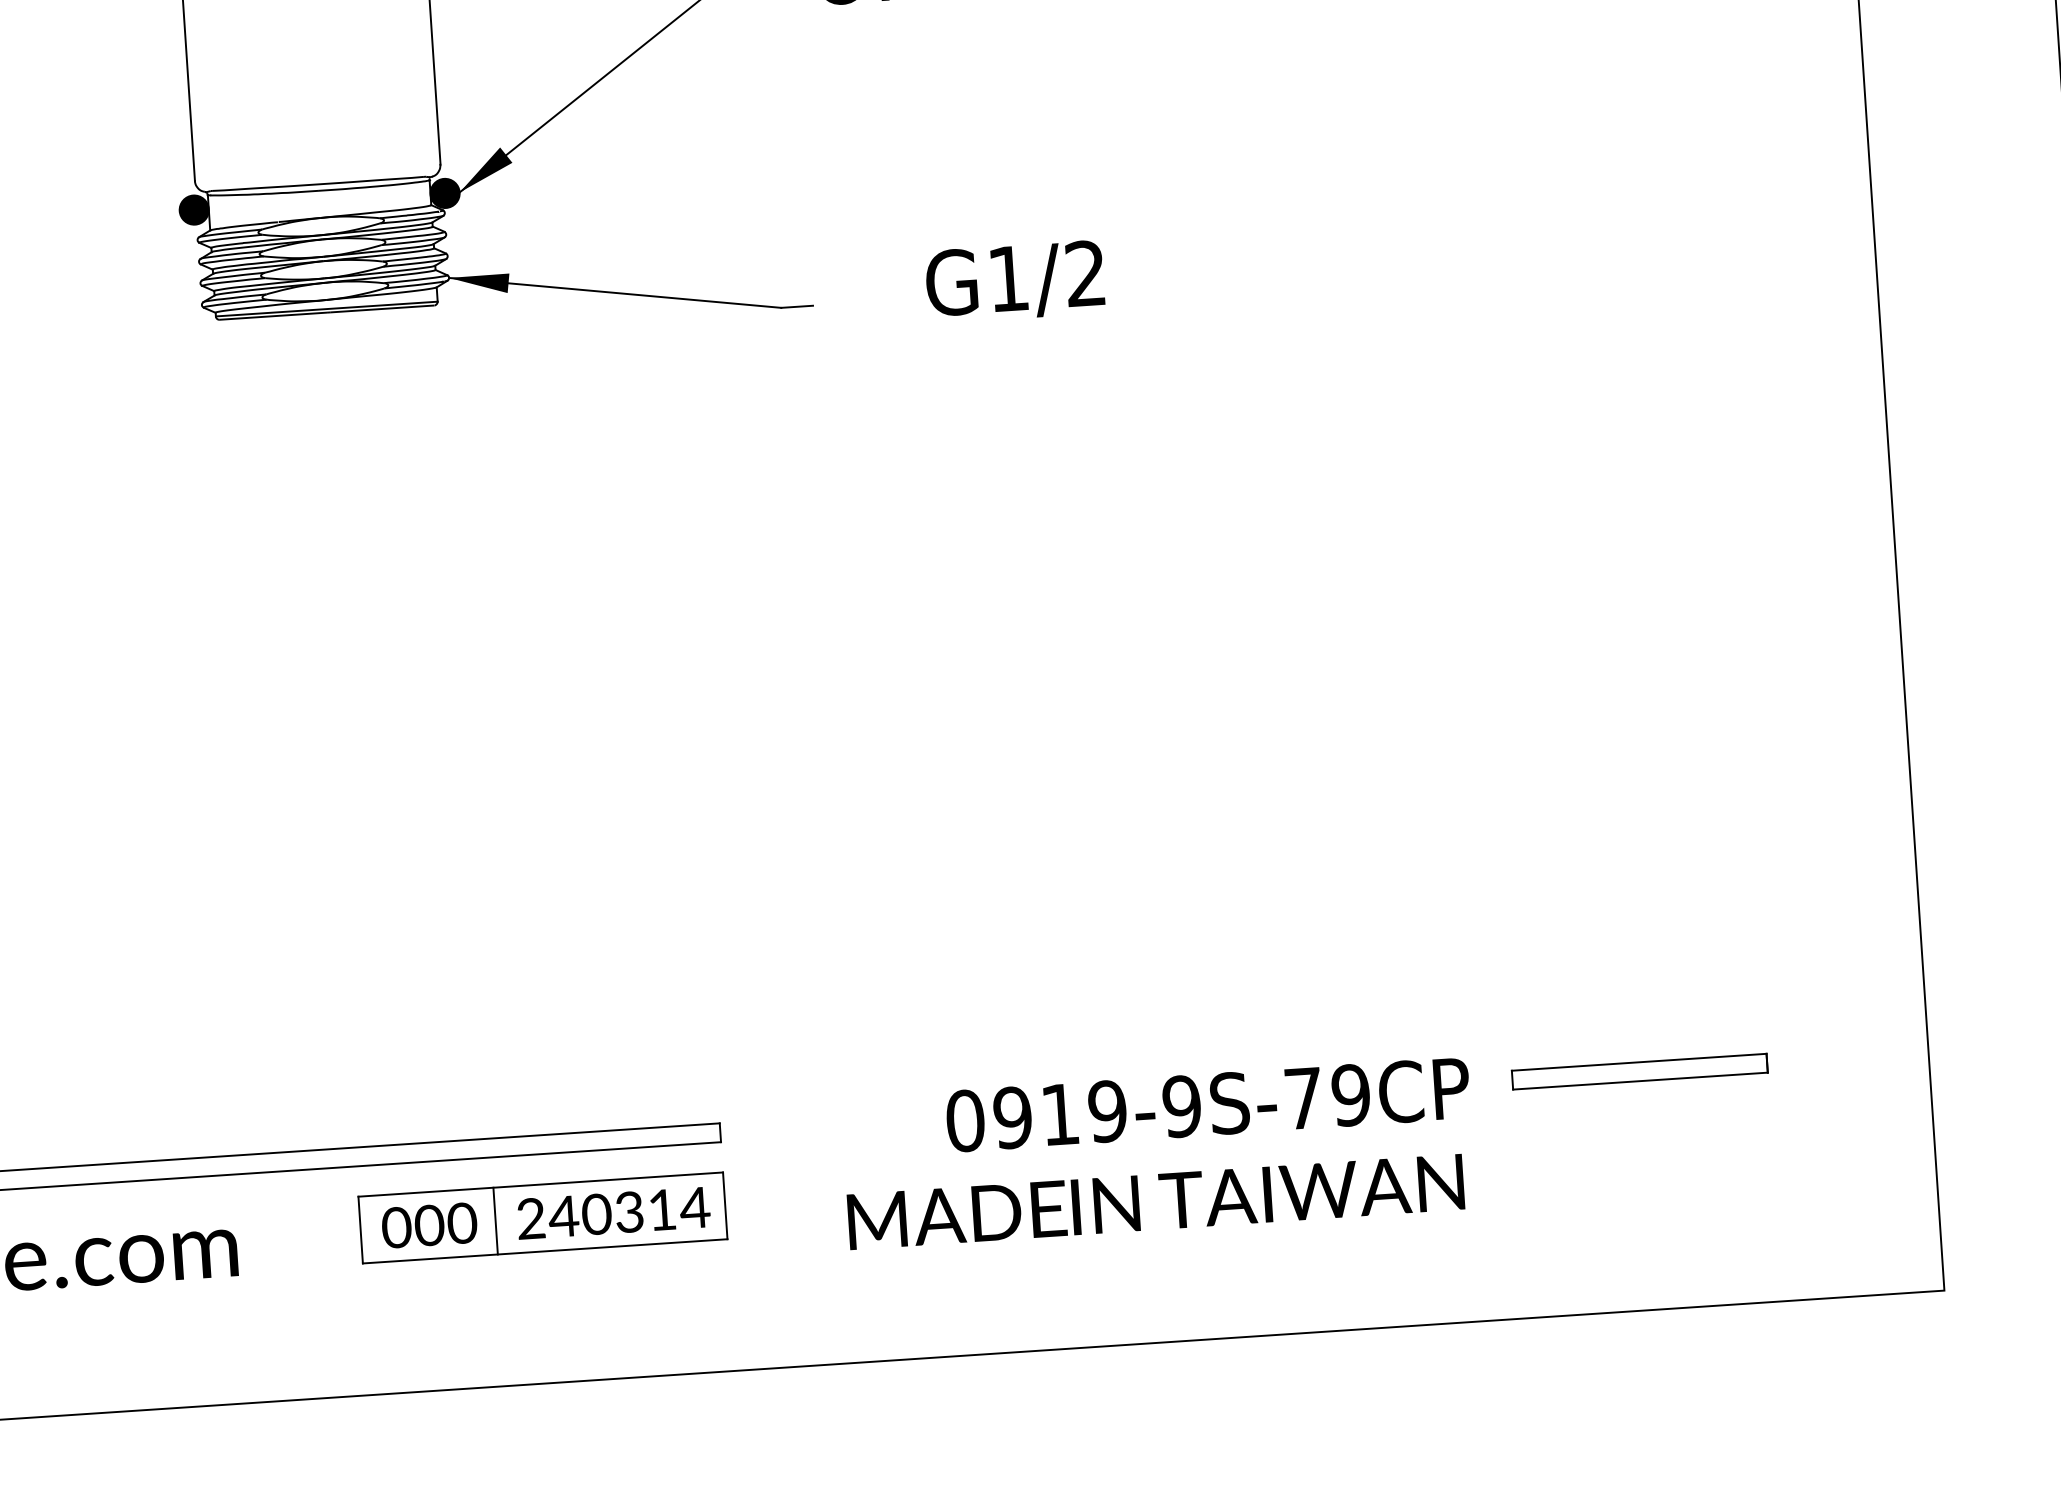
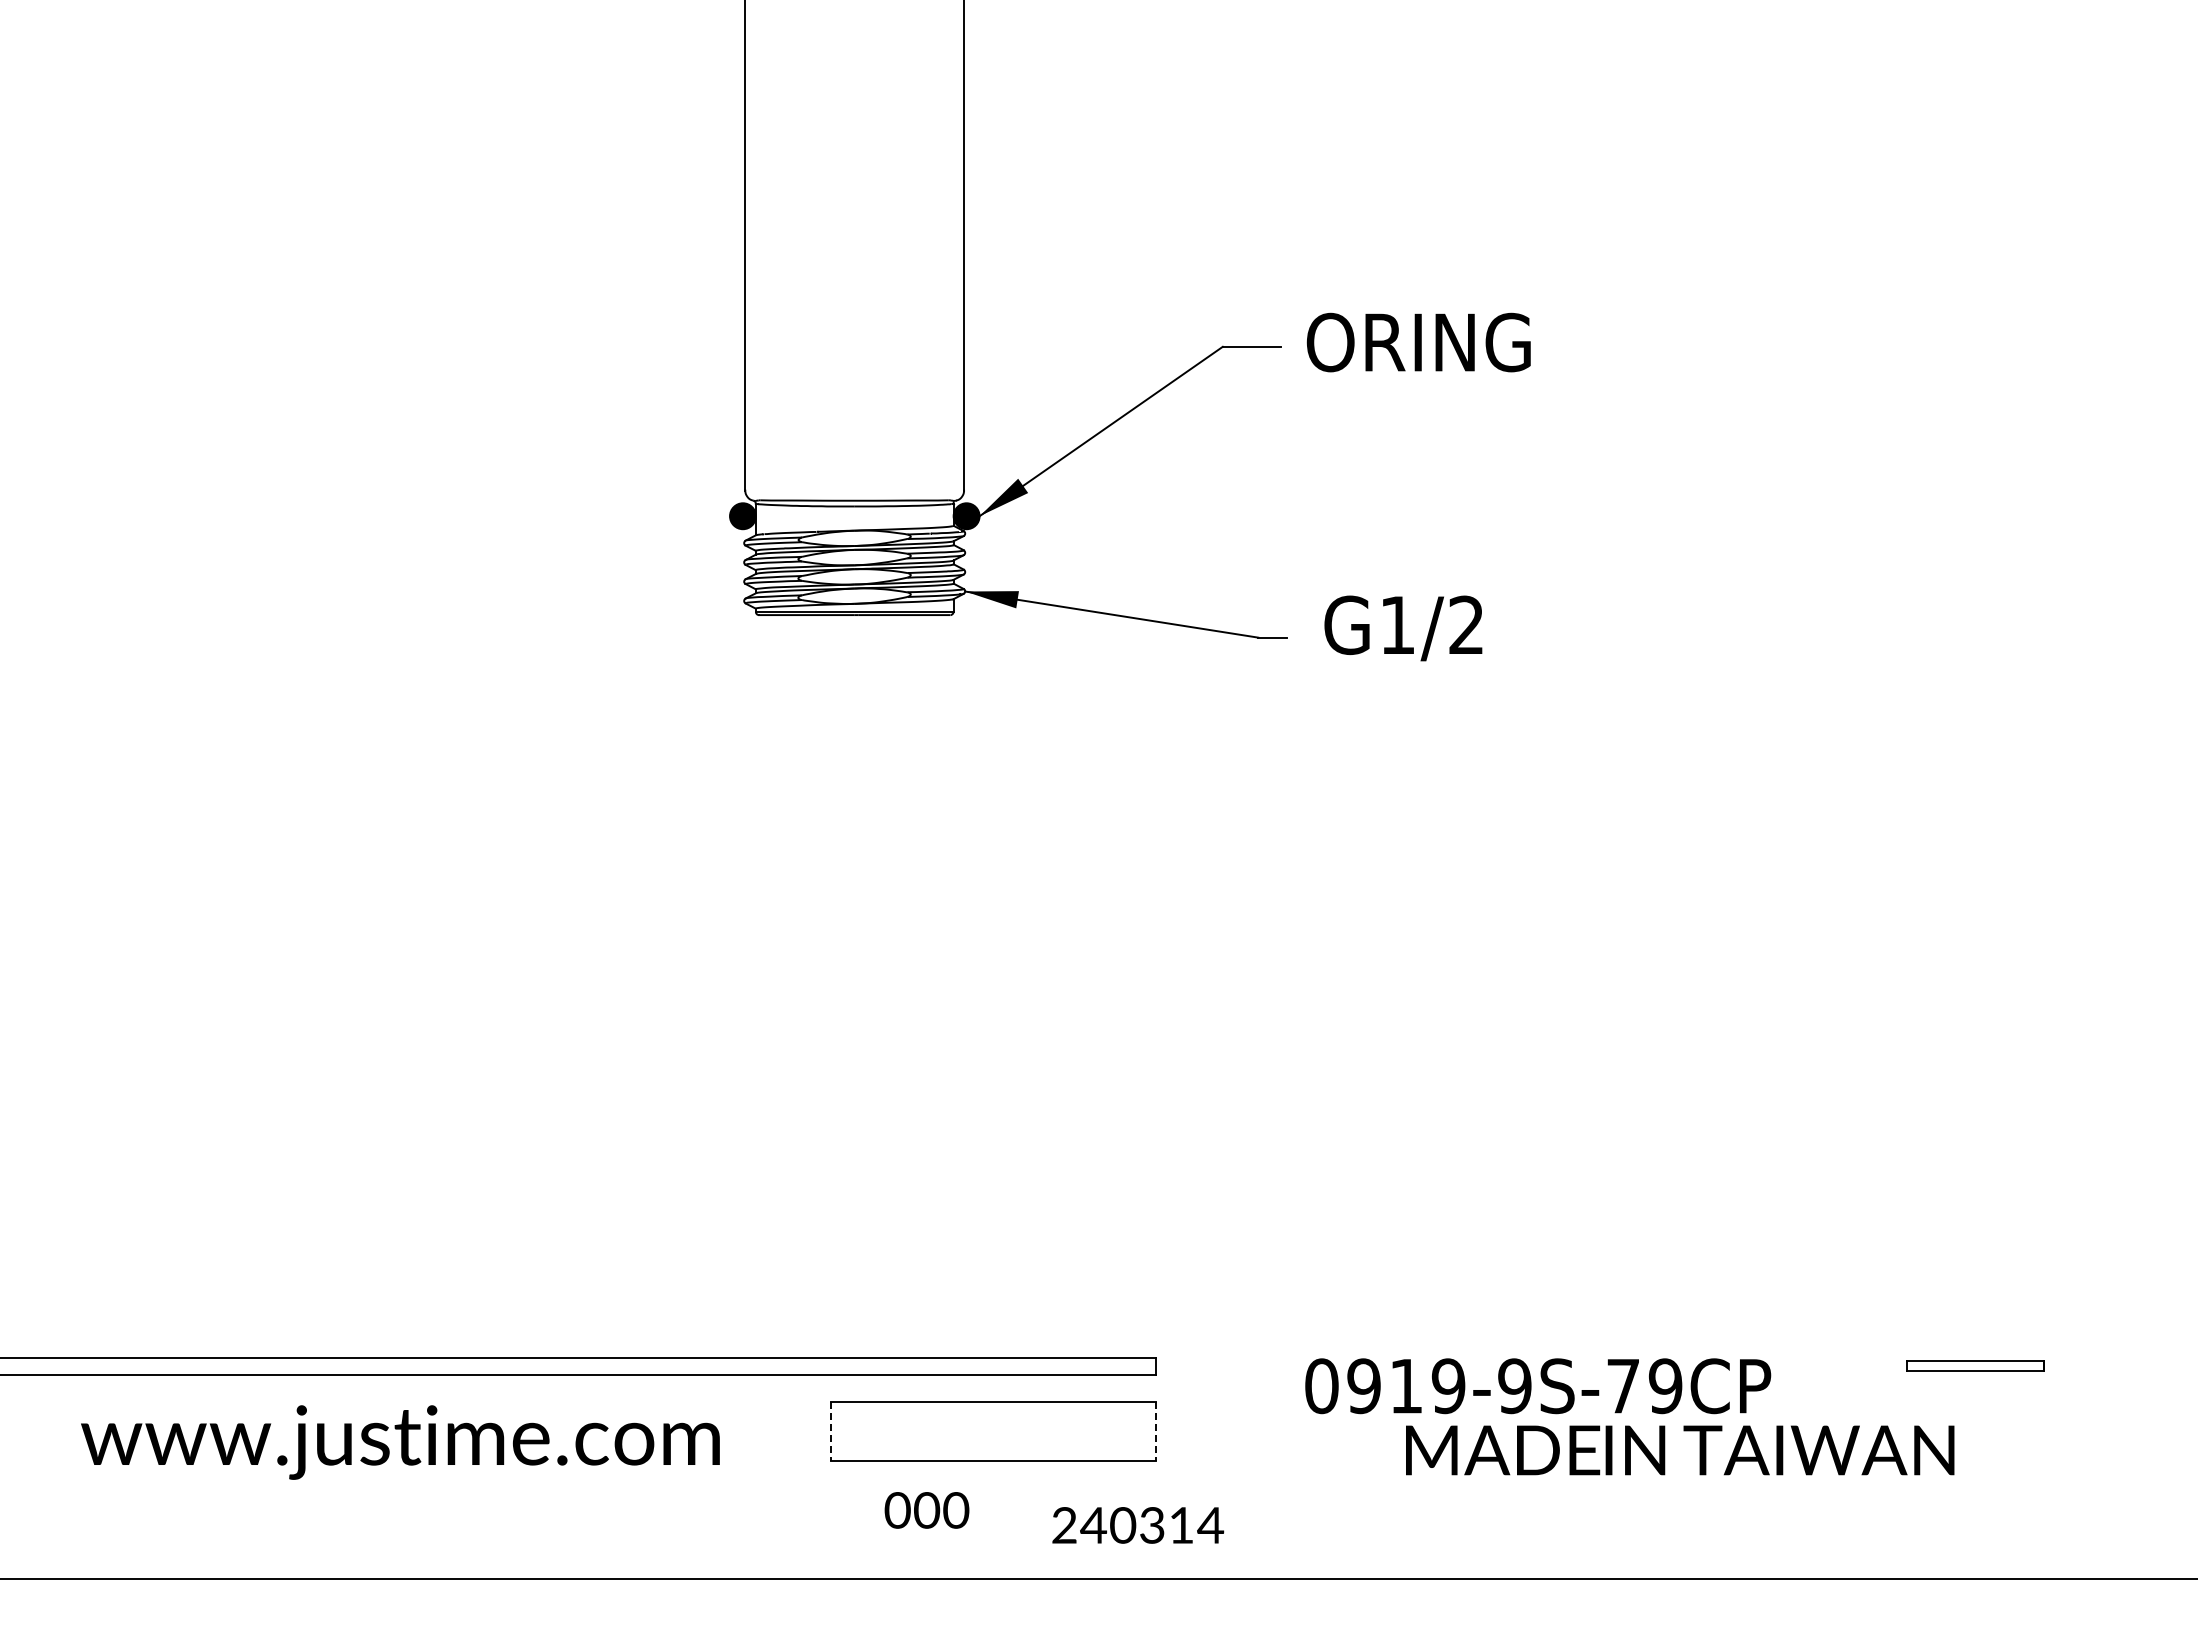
text: (1015, 282) -> (1403, 628), moved
part: (1640, 1071) -> (1975, 1366), size x0.6
text: (1208, 1105) -> (1538, 1386), moved
text: (1156, 1202) -> (1680, 1450), moved
line: (725, 1205) -> (1155, 1431), solid -> dashed
text: (614, 1213) -> (1138, 1525), moved
line: (495, 1221) -> (950, 1431), removed
text: (429, 1225) -> (926, 1510), moved
line: (360, 1230) -> (830, 1431), solid -> dashed

